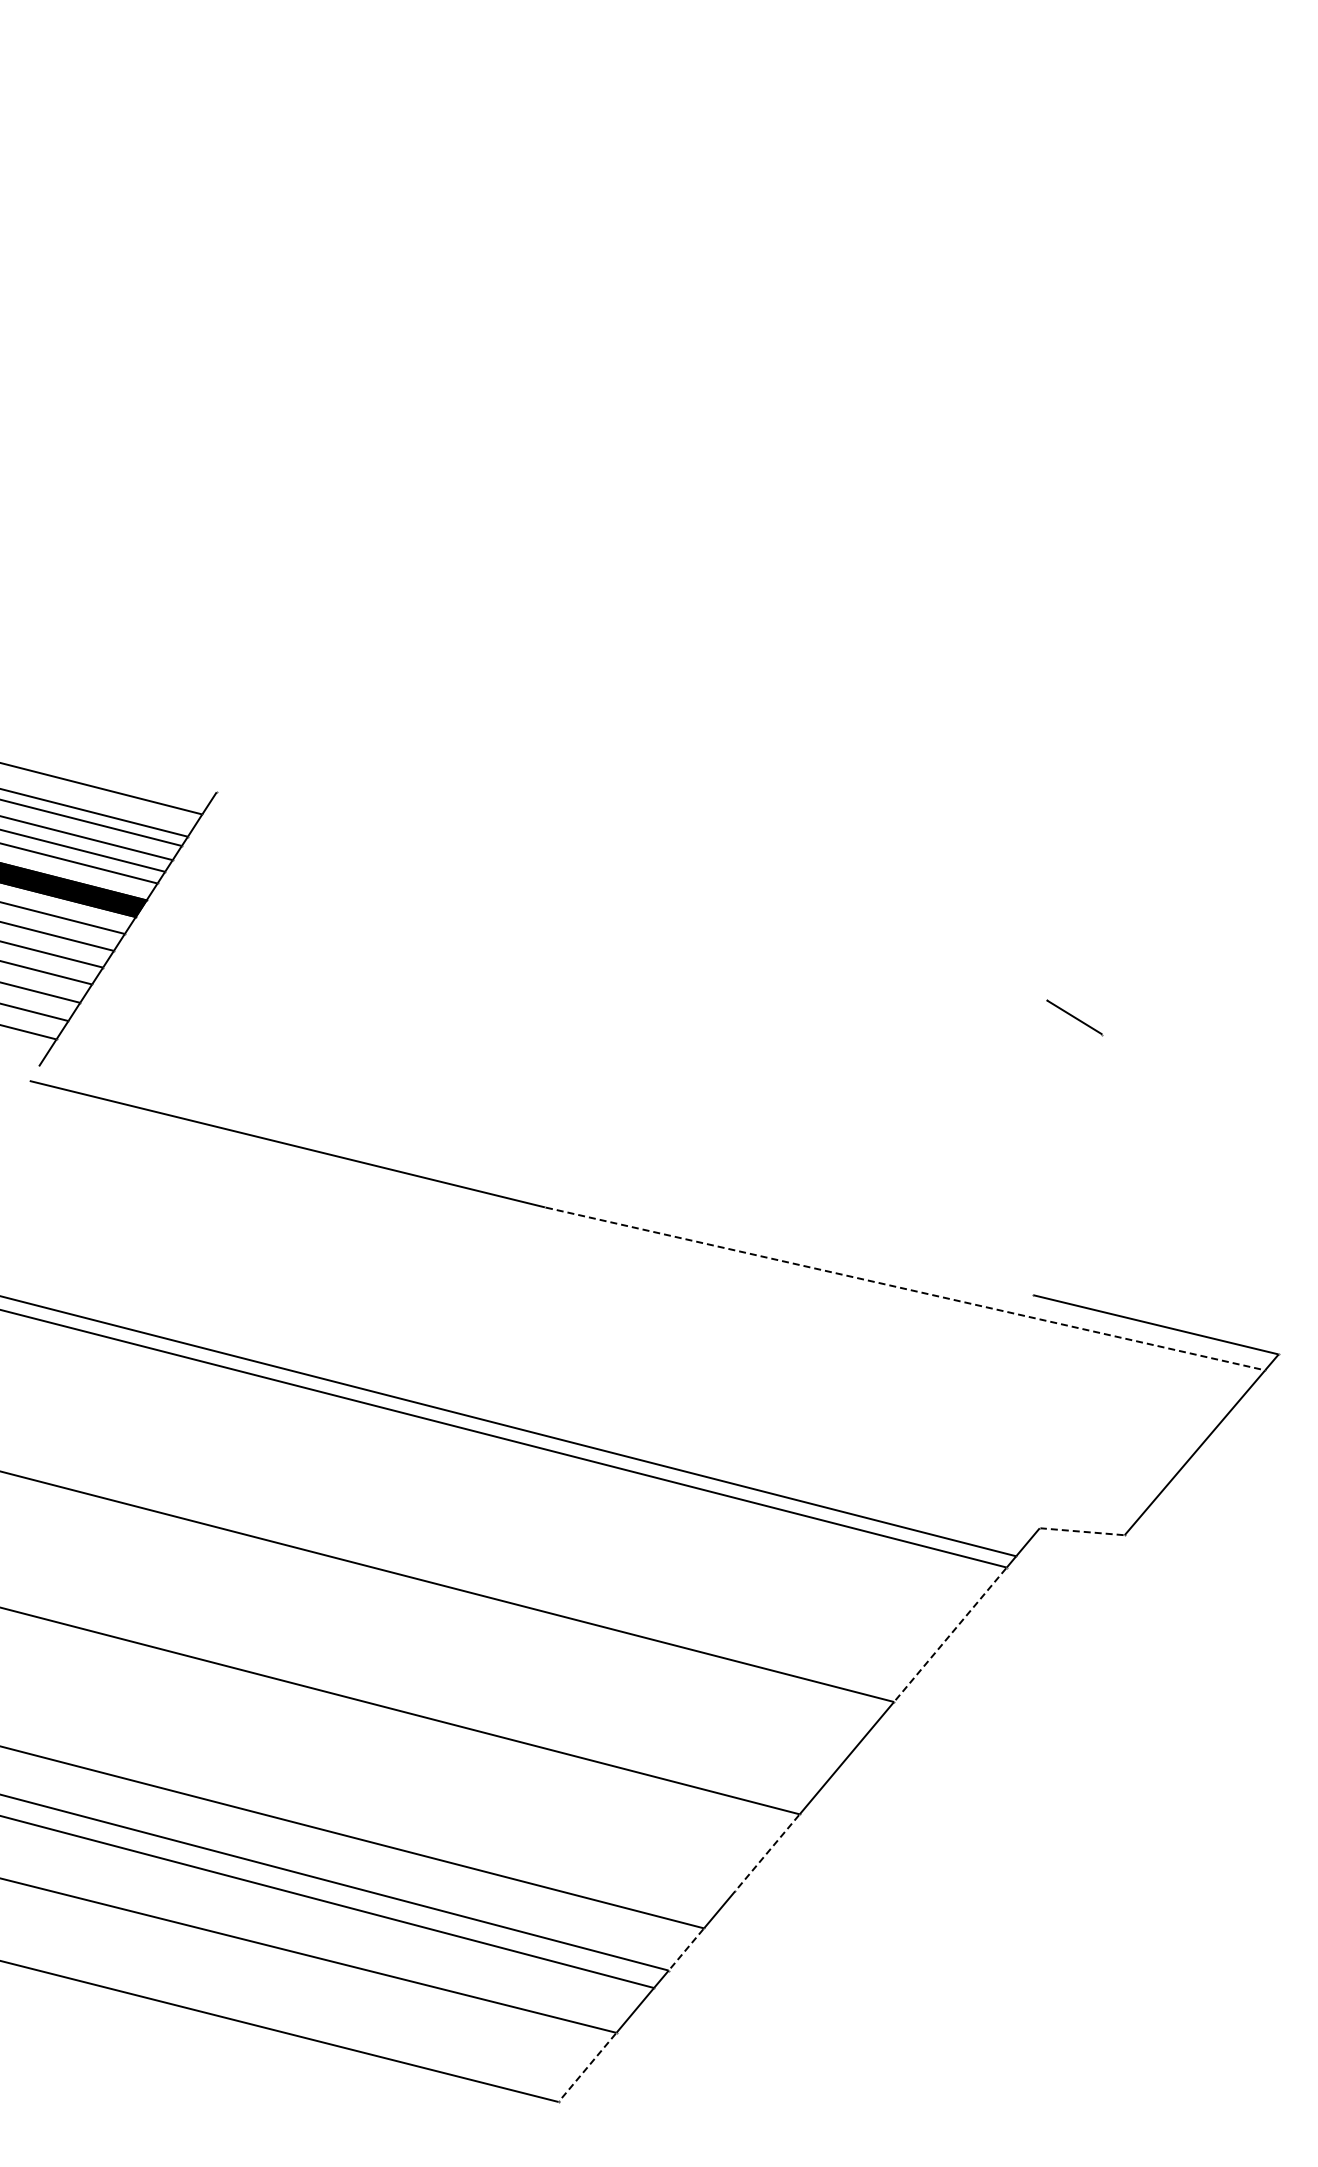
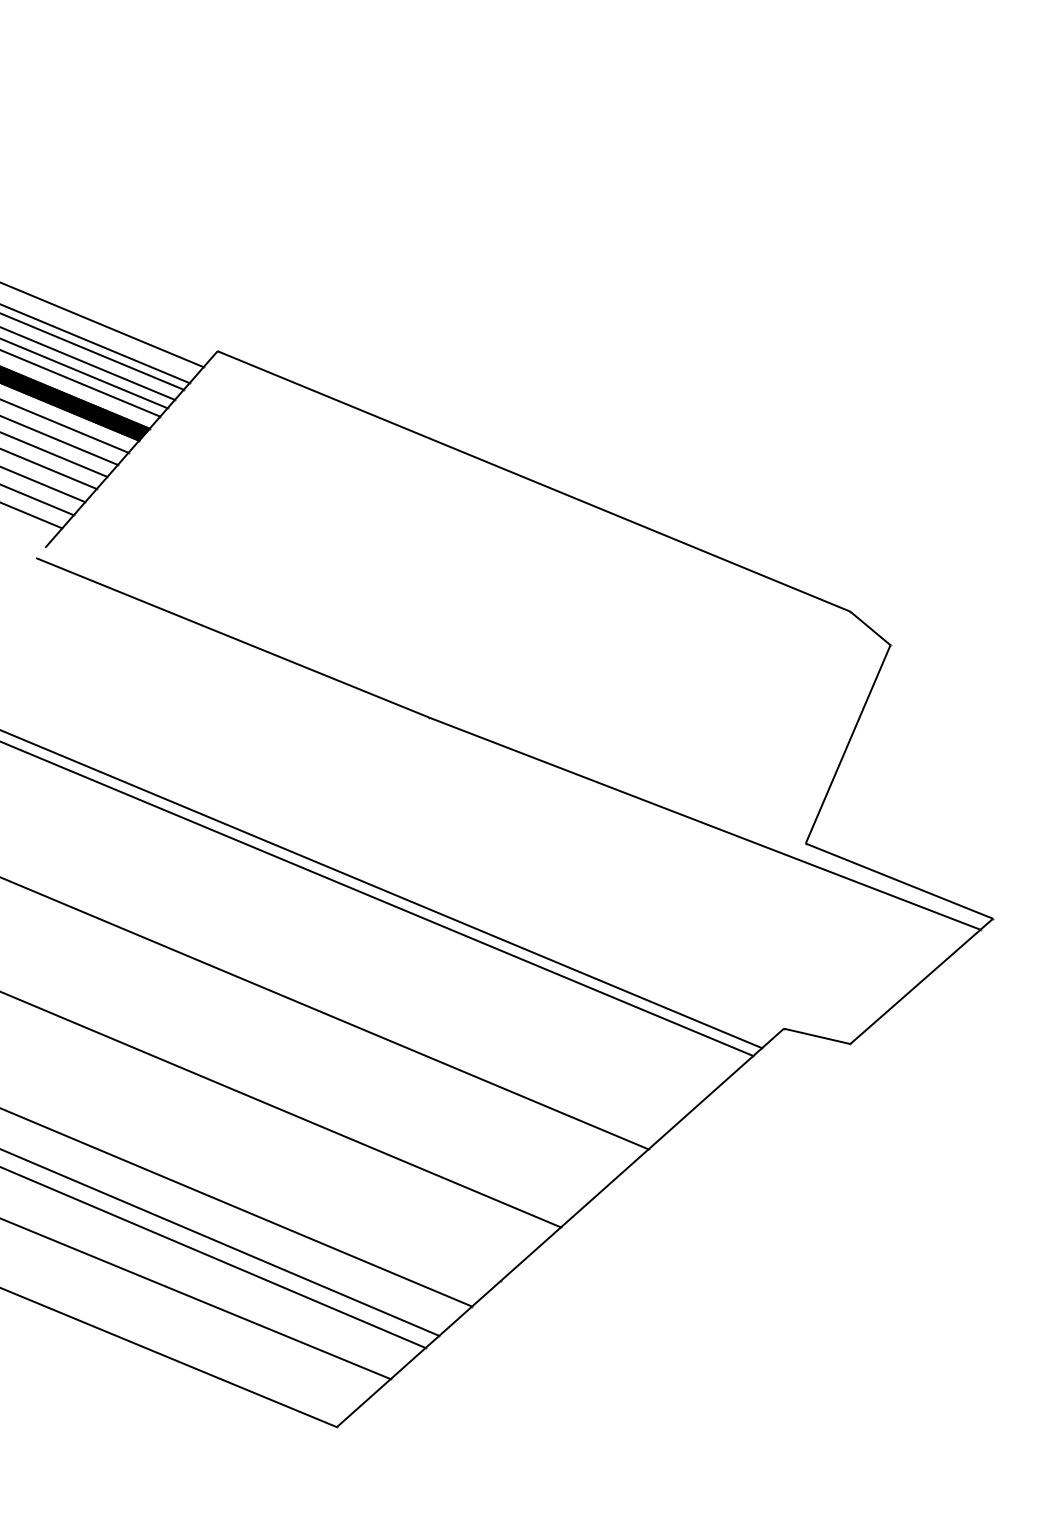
line: (631, 895) -> (533, 480), added
line: (1067, 1164) -> (847, 744), added
line: (905, 1288) -> (705, 823), dashed -> solid
line: (1081, 1531) -> (816, 1036), dashed -> solid
line: (950, 1634) -> (701, 1102), dashed -> solid
line: (767, 1853) -> (530, 1254), dashed -> solid
line: (686, 1949) -> (455, 1321), dashed -> solid
line: (587, 2067) -> (363, 1403), dashed -> solid

